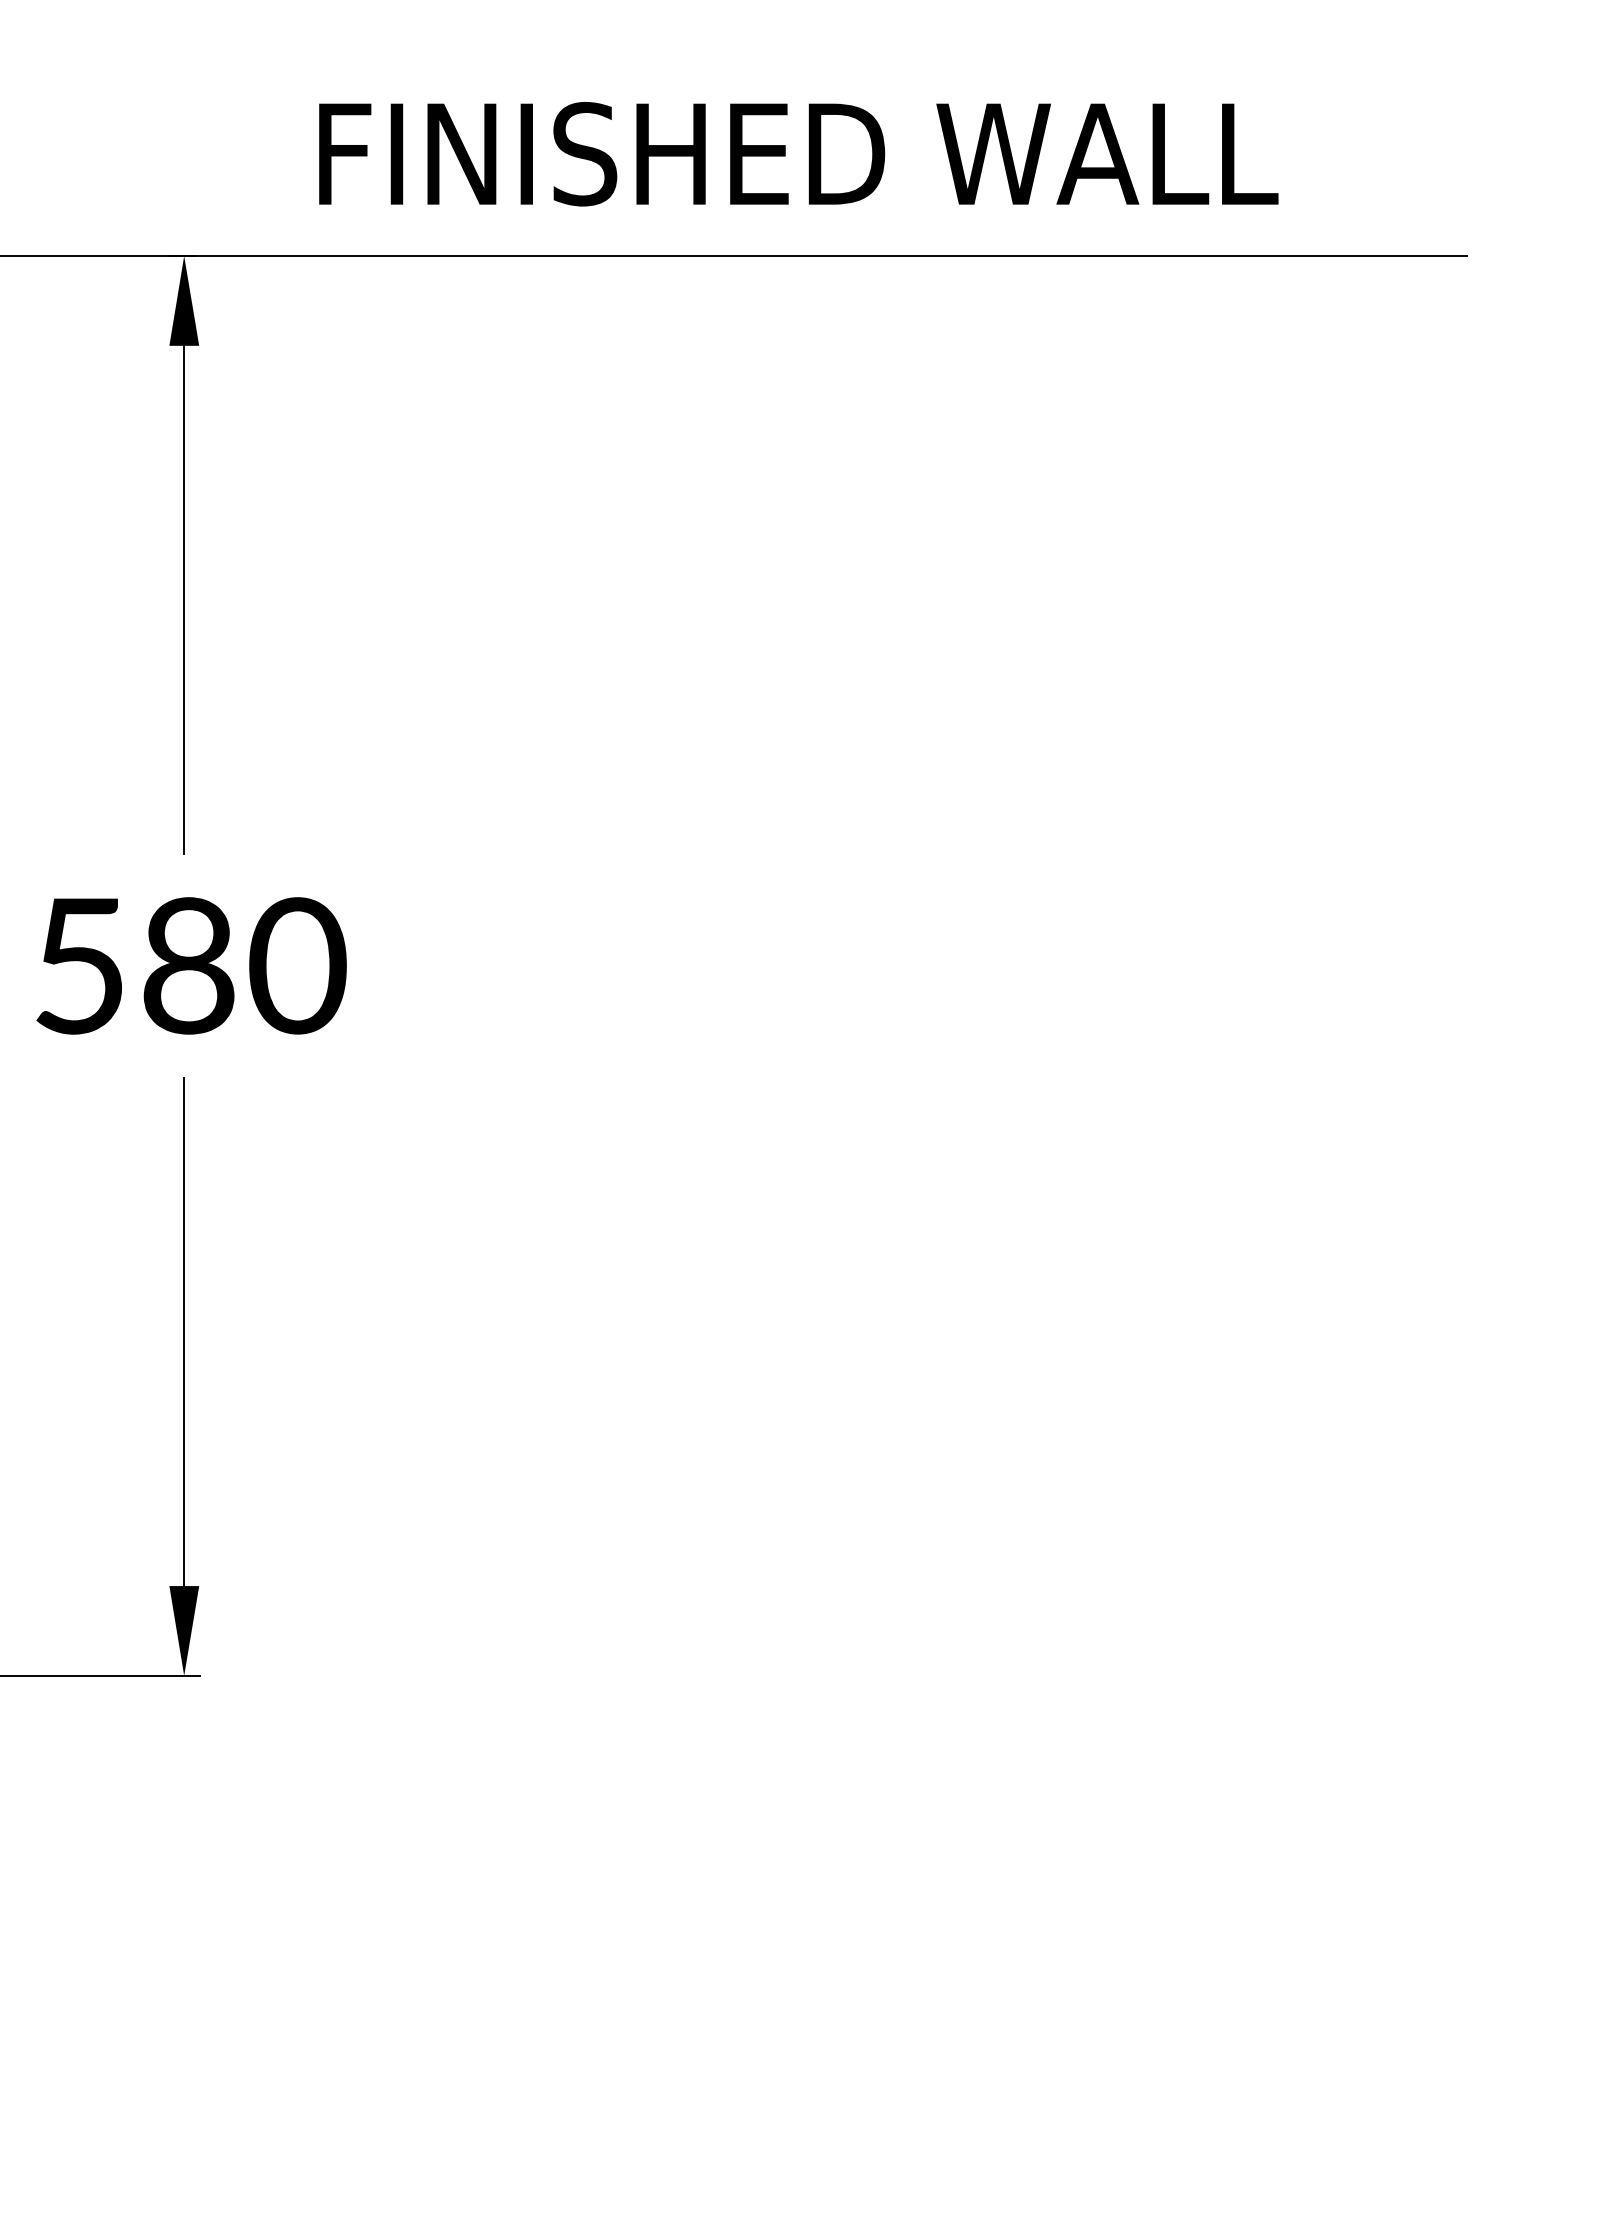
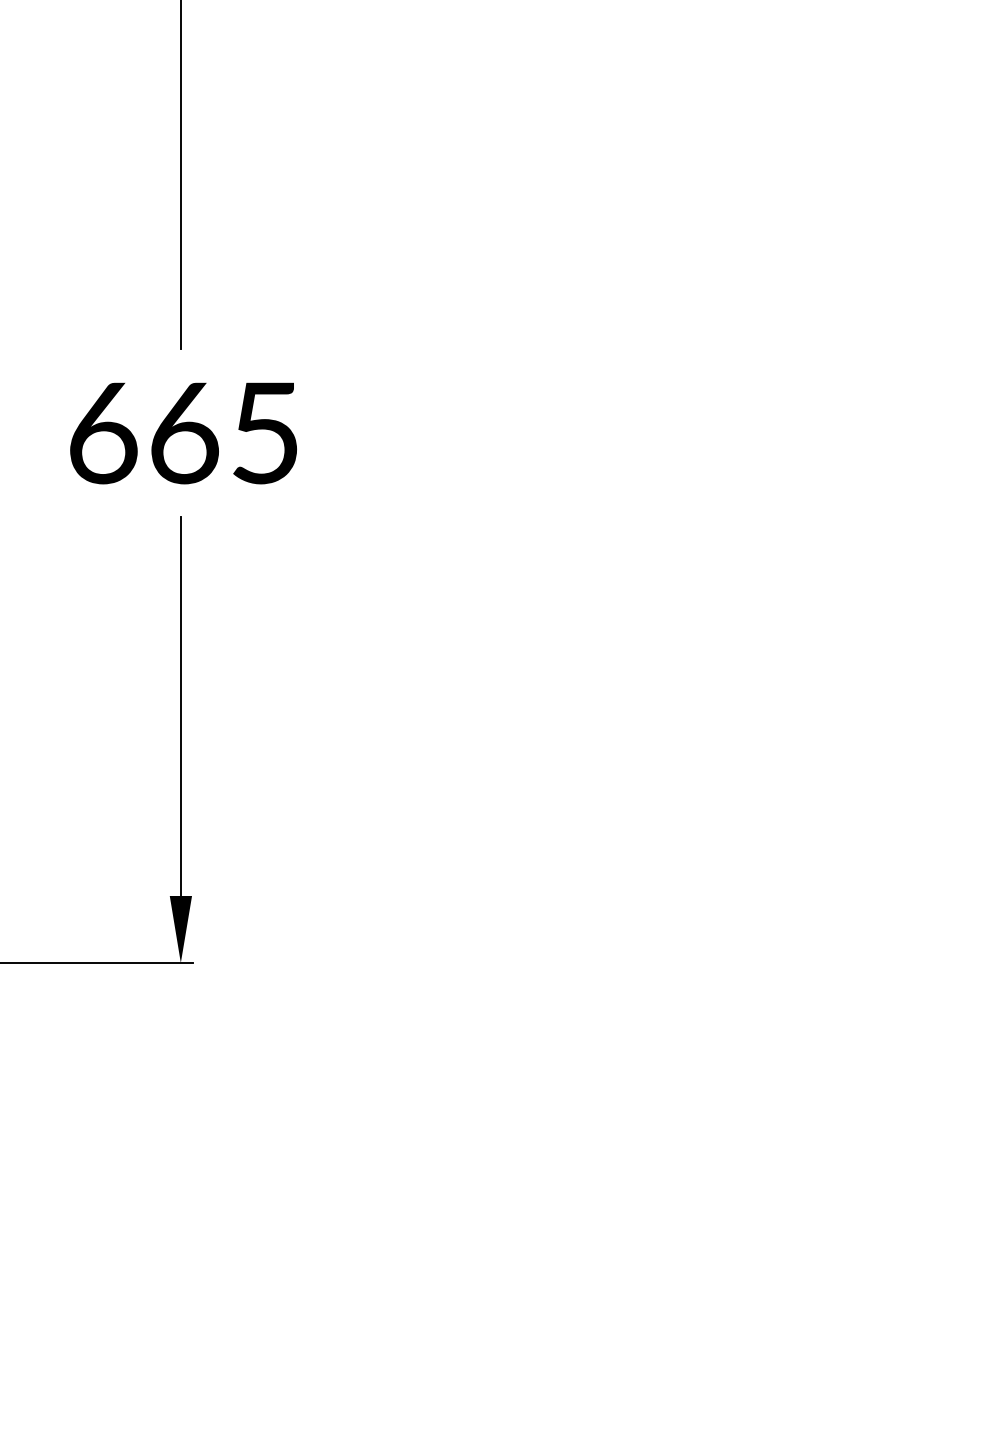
text: (190, 965) -> (185, 432), 580 -> 665

